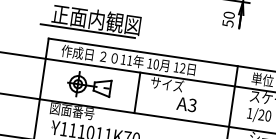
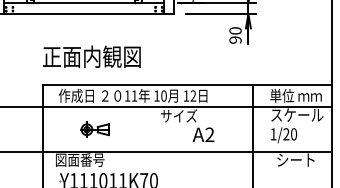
text: (228, 23) -> (235, 39), 50 -> 90
line: (87, 30) -> (83, 70), removed
part: (89, 85) -> (94, 129), size x0.6
line: (137, 92) -> (147, 129), removed
text: (192, 106) -> (209, 135), A3 -> A2

